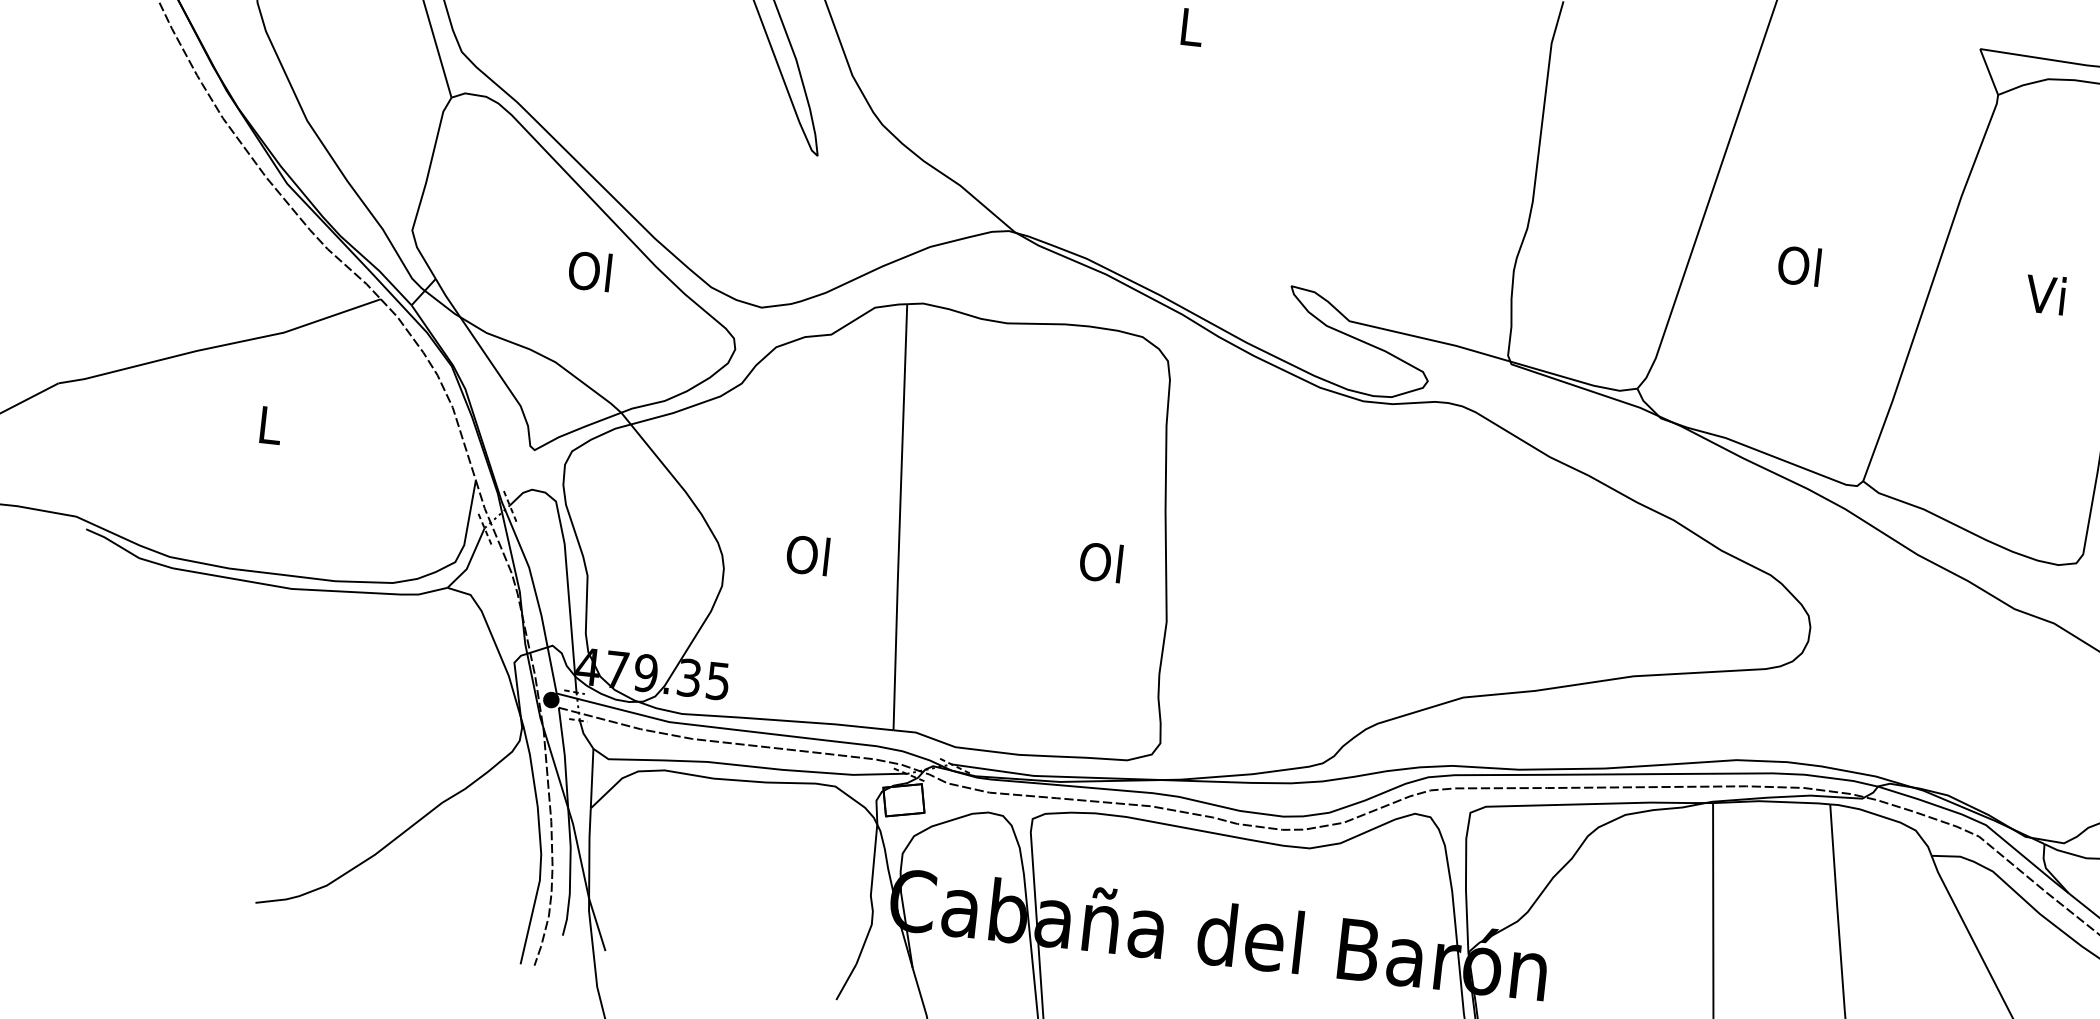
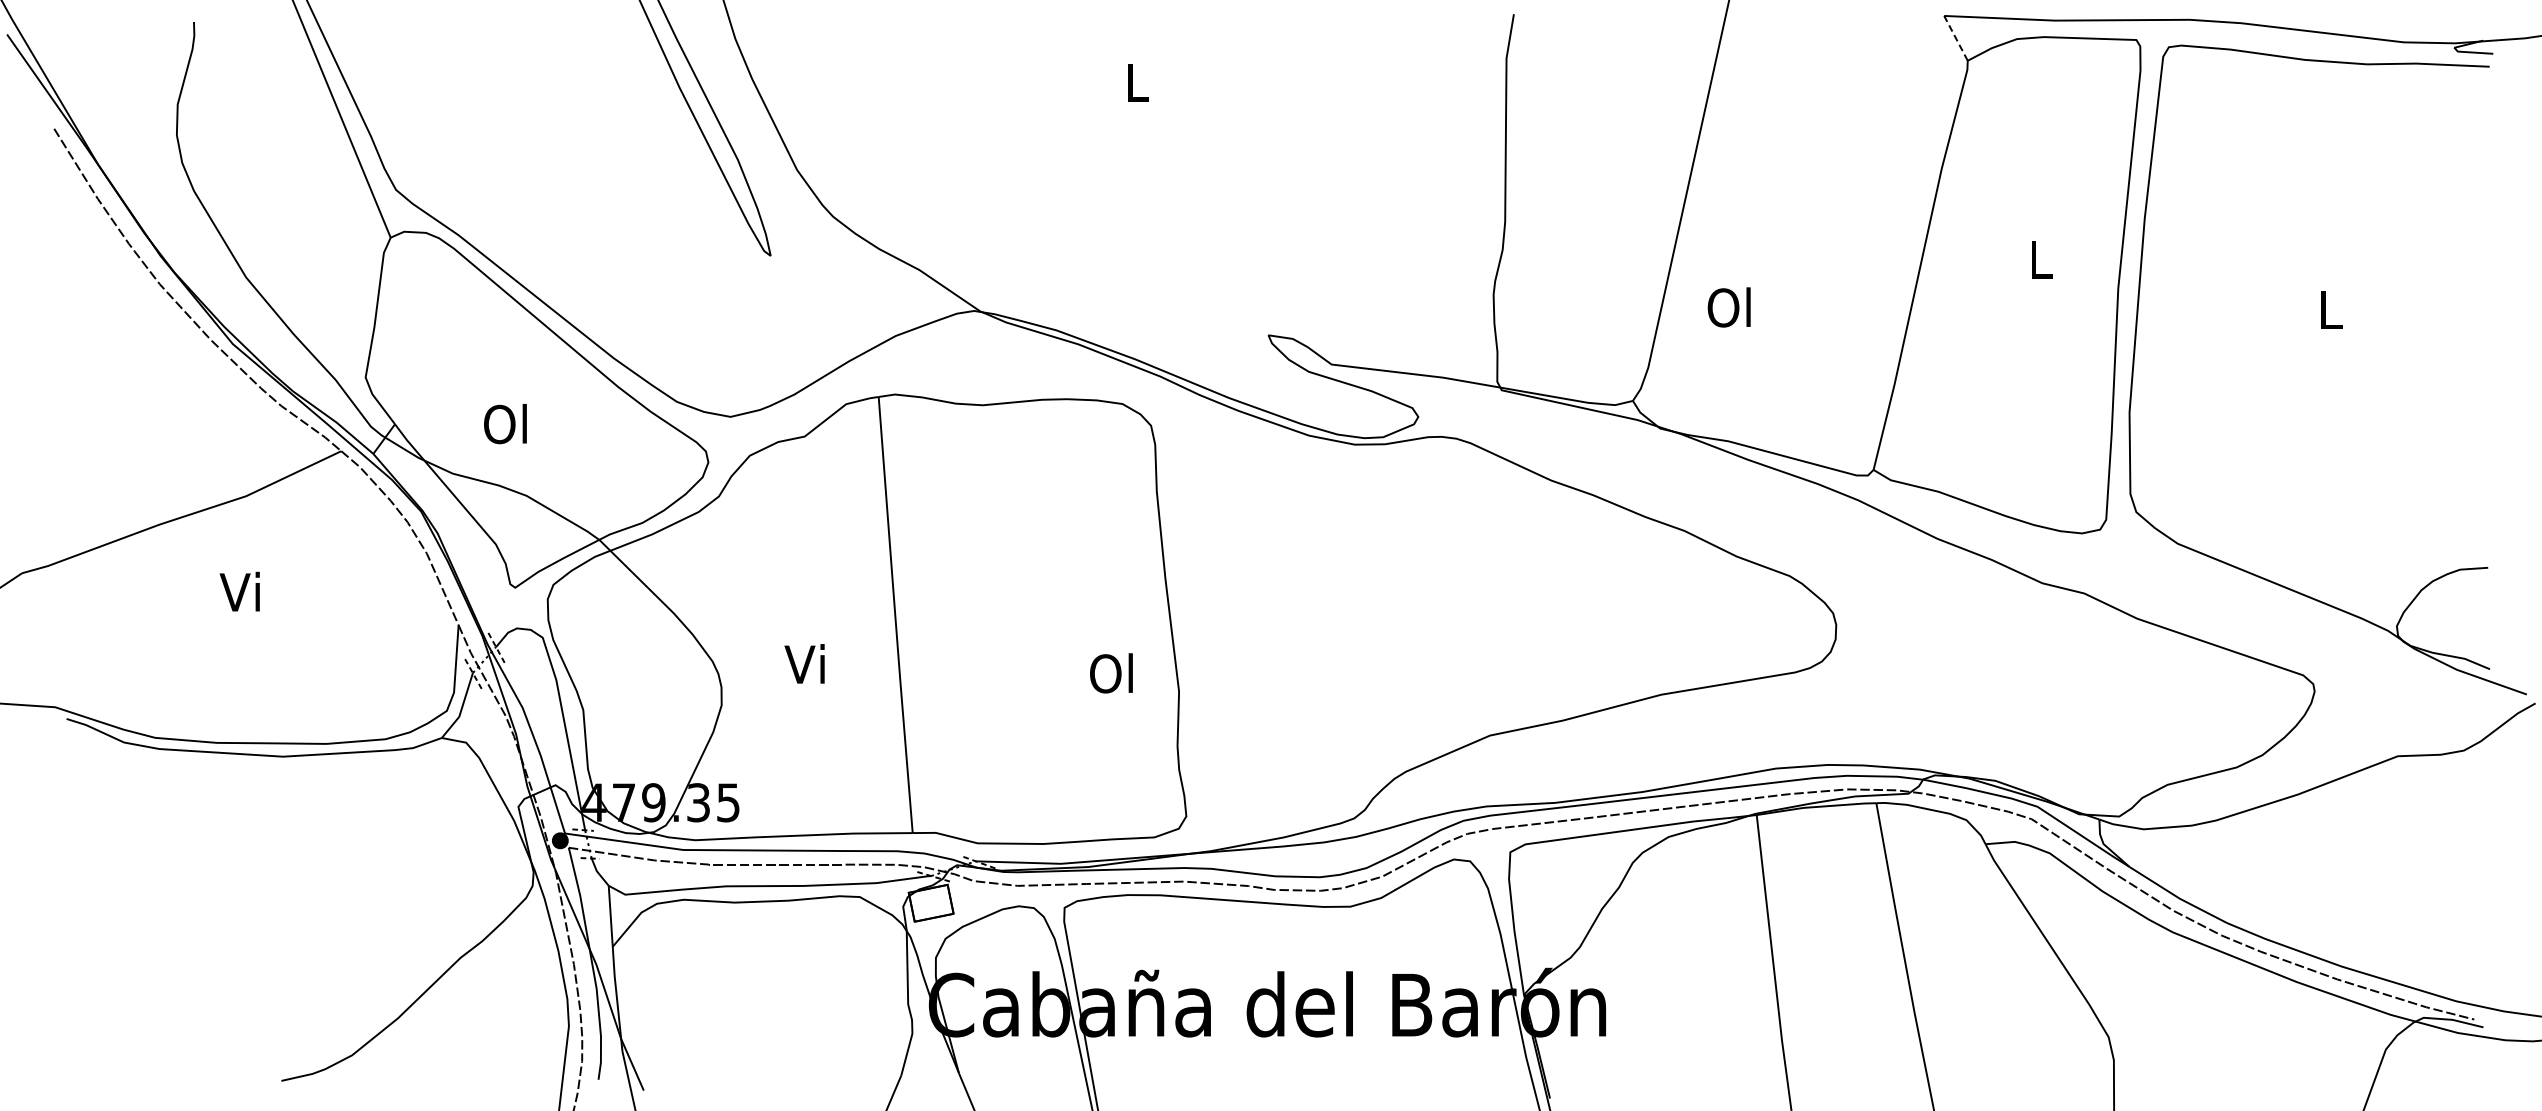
line: (1988, 71) -> (1955, 37), solid -> dashed
text: (1798, 265) -> (1728, 307), moved
text: (589, 271) -> (505, 424), moved
text: (2045, 294) -> (2038, 258), Vi -> L
text: (267, 424) -> (239, 591), L -> Vi
text: (807, 555) -> (805, 664), Ol -> Vi
text: (1101, 562) -> (1111, 673), moved

